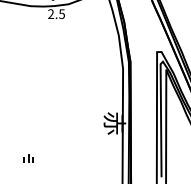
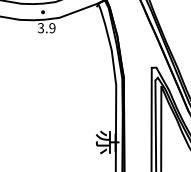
text: (56, 14) -> (46, 28), 2.5 -> 3.9

